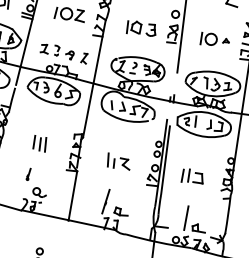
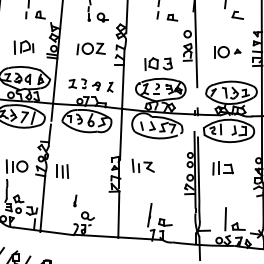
part: (141, 28) -> (158, 63), moved
part: (40, 143) -> (62, 171), moved
part: (118, 161) -> (142, 165), moved
part: (192, 176) -> (222, 168), moved

